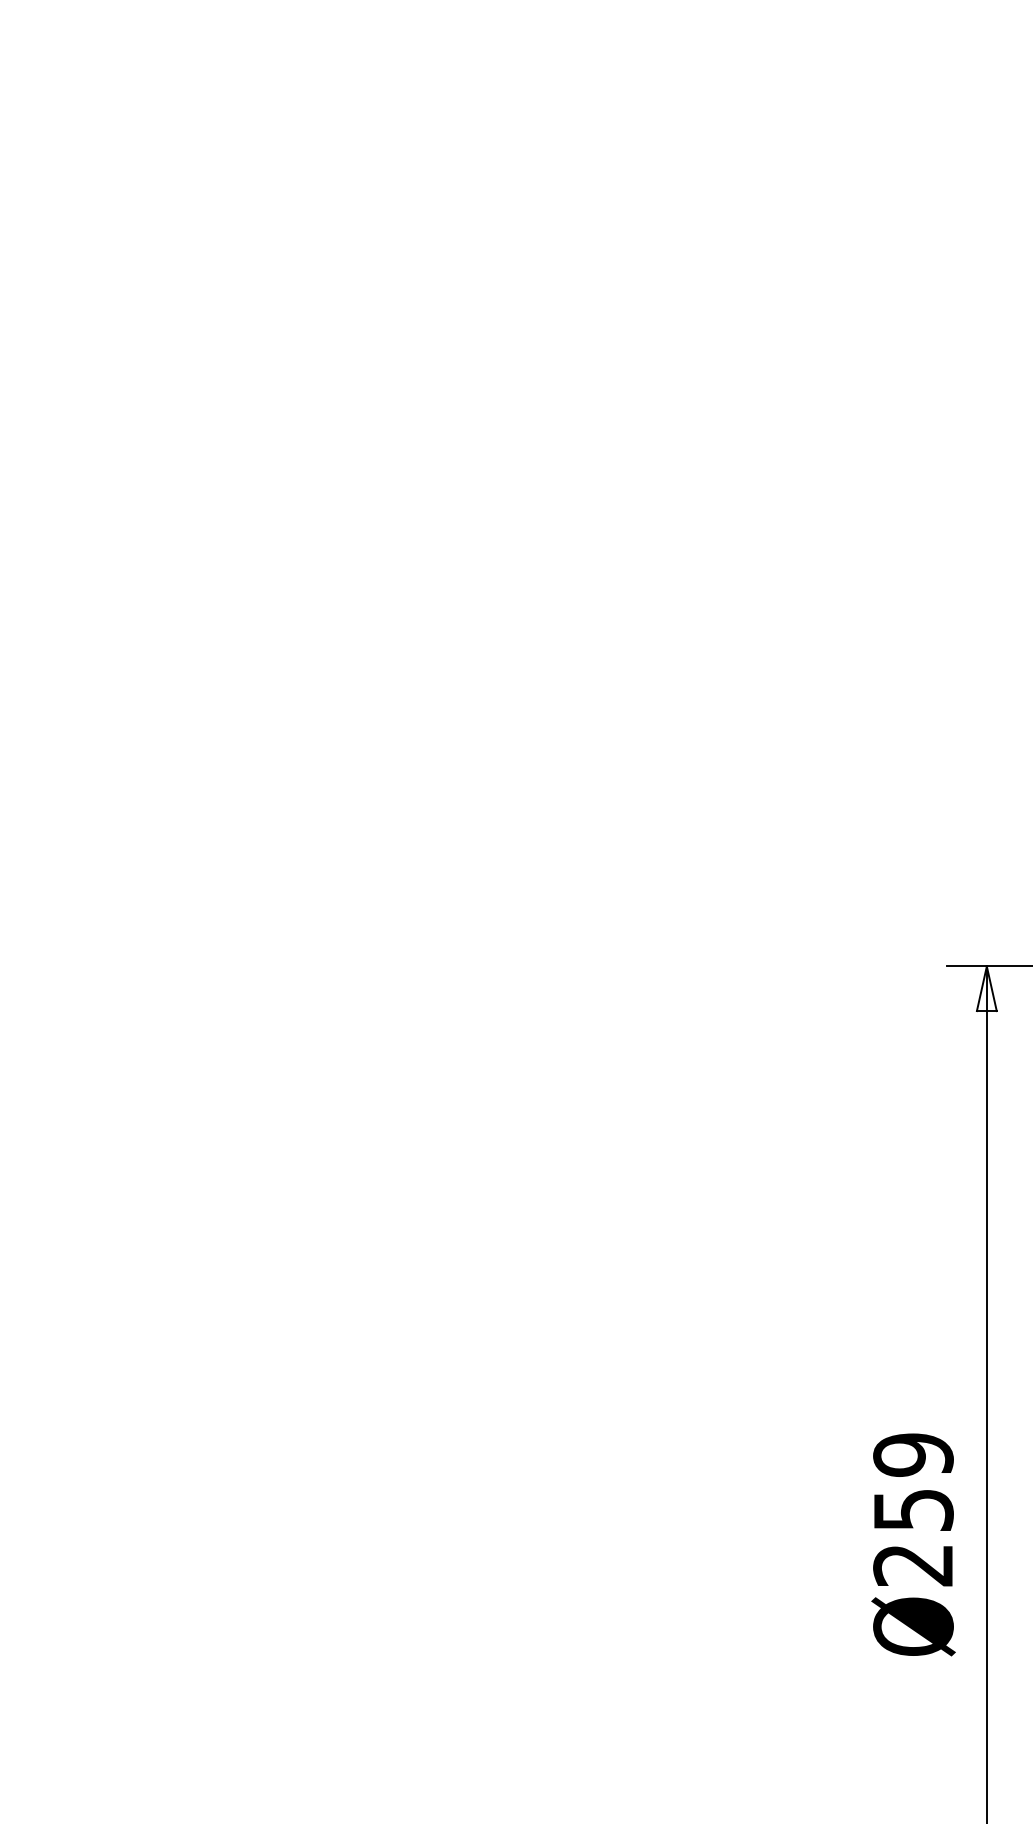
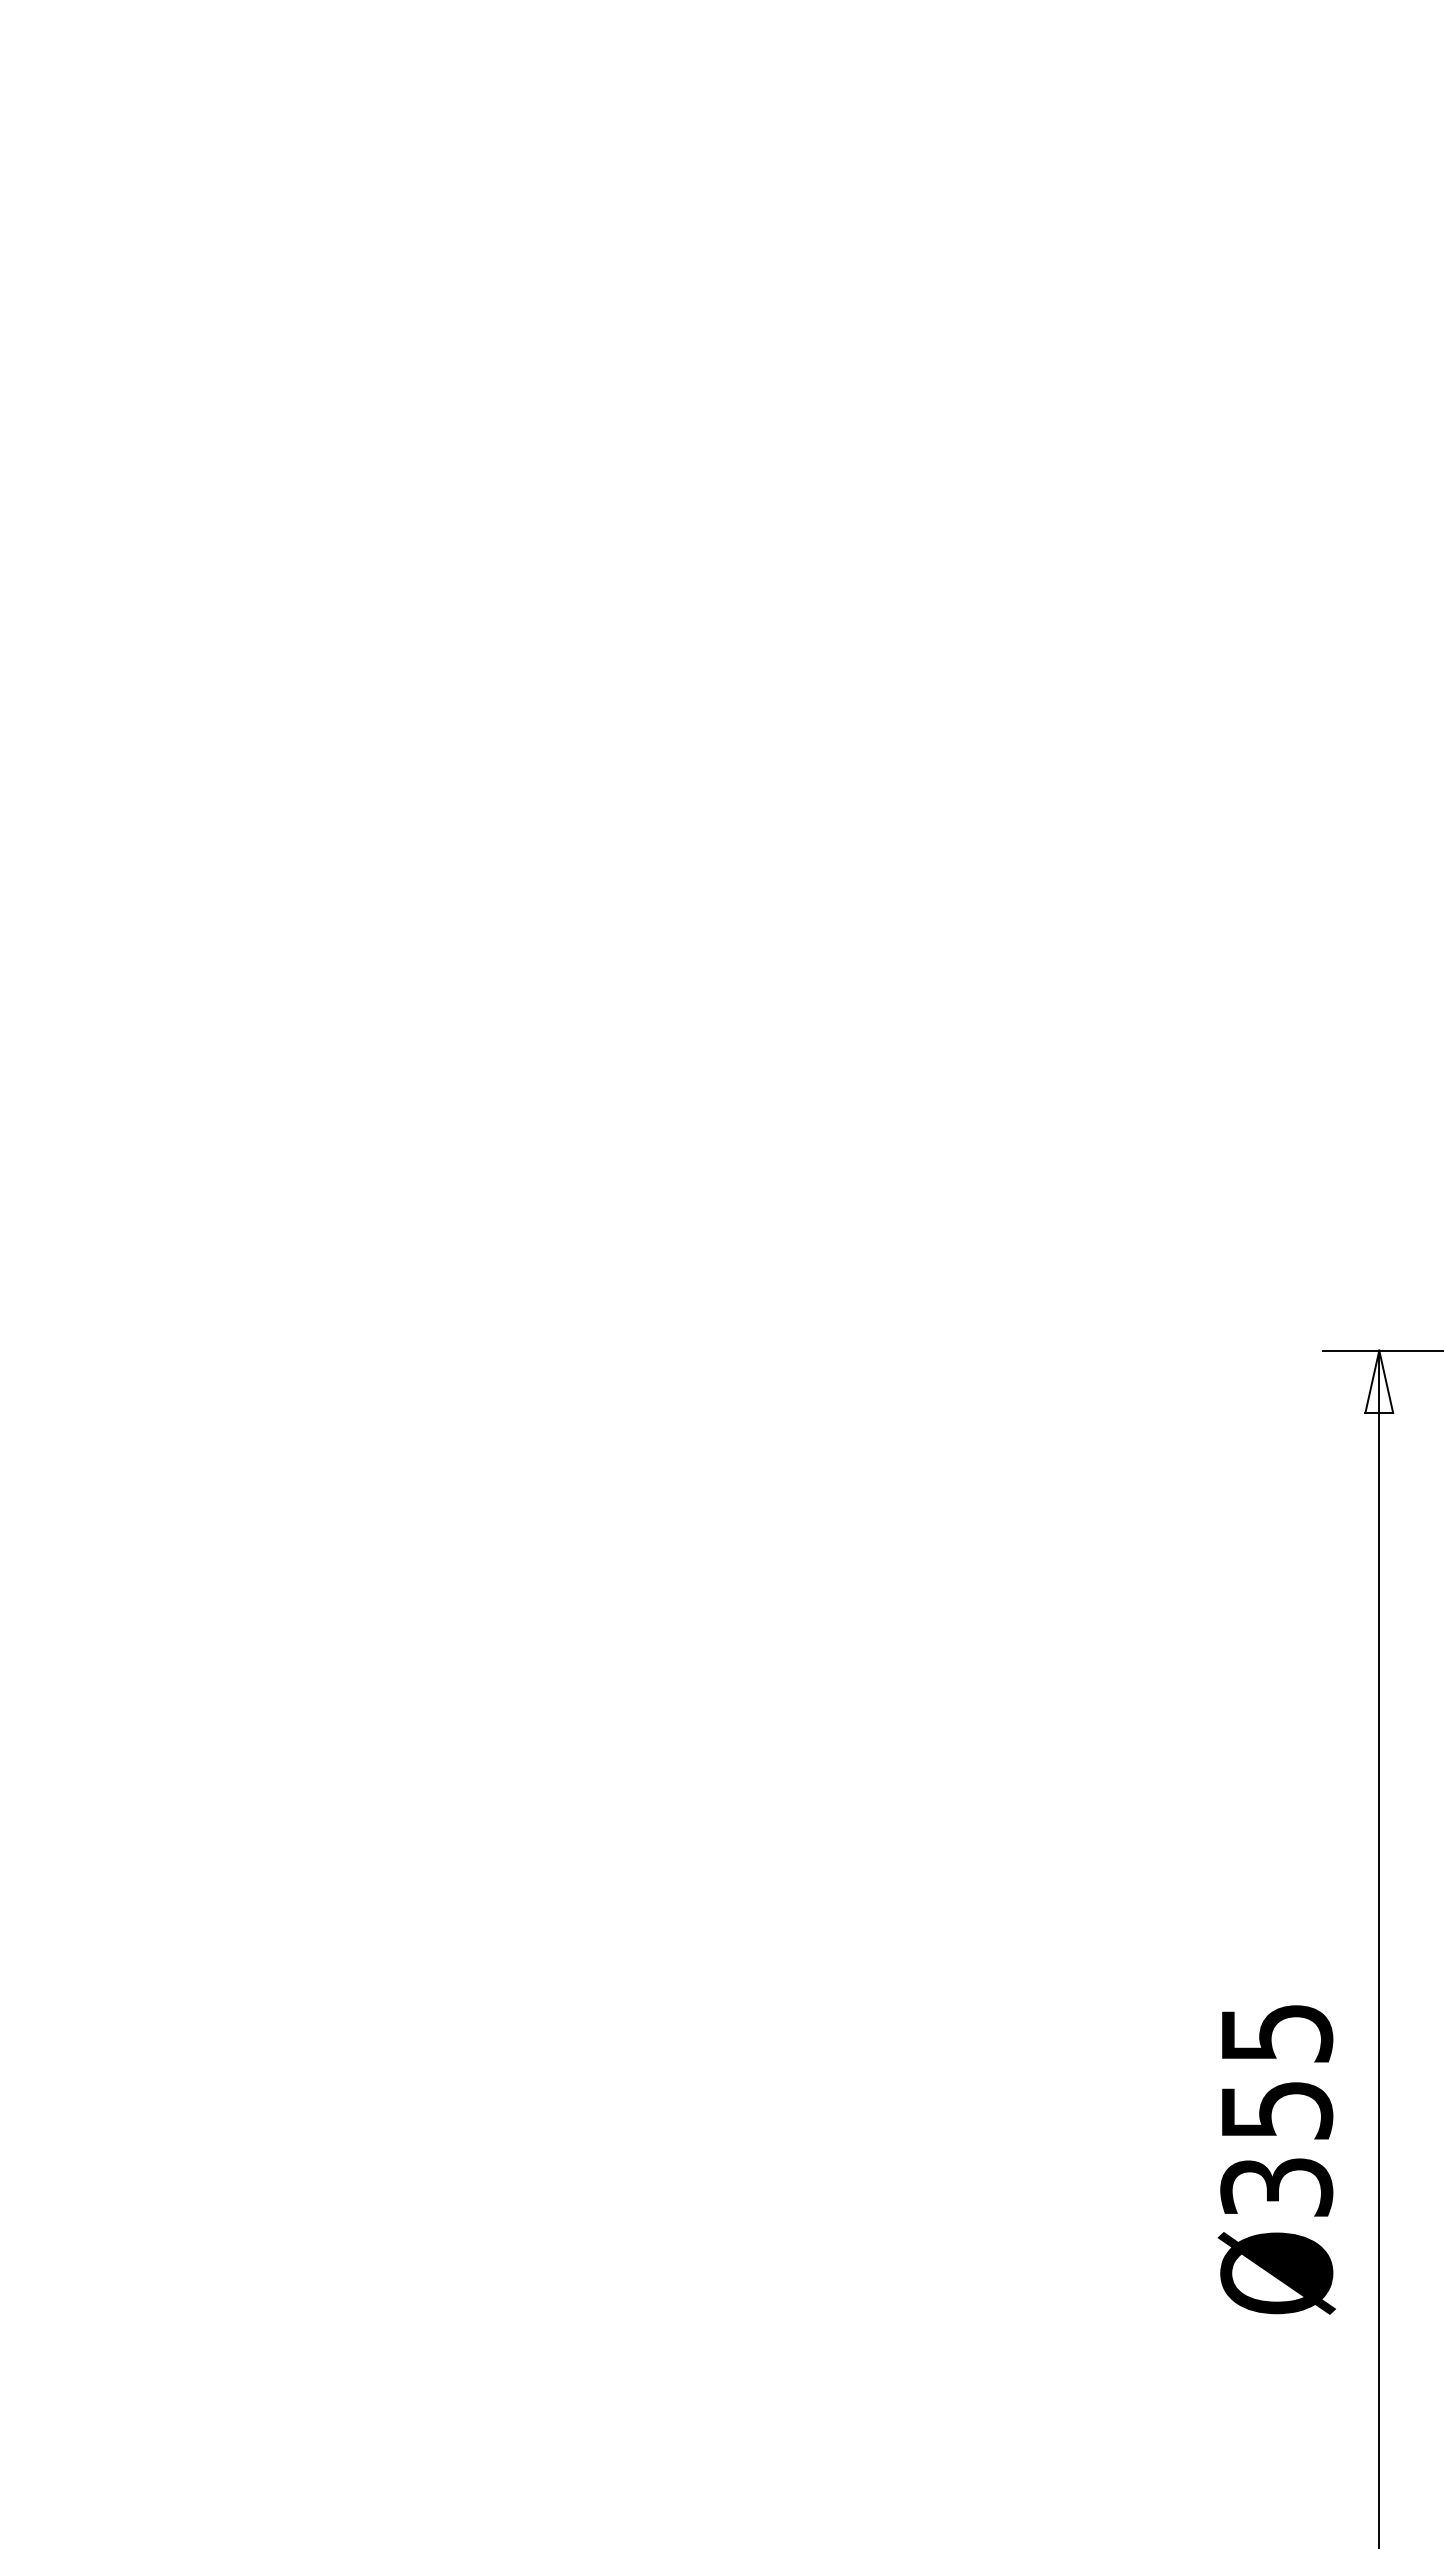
text: (913, 1509) -> (1276, 2109), Ø259 -> Ø355

